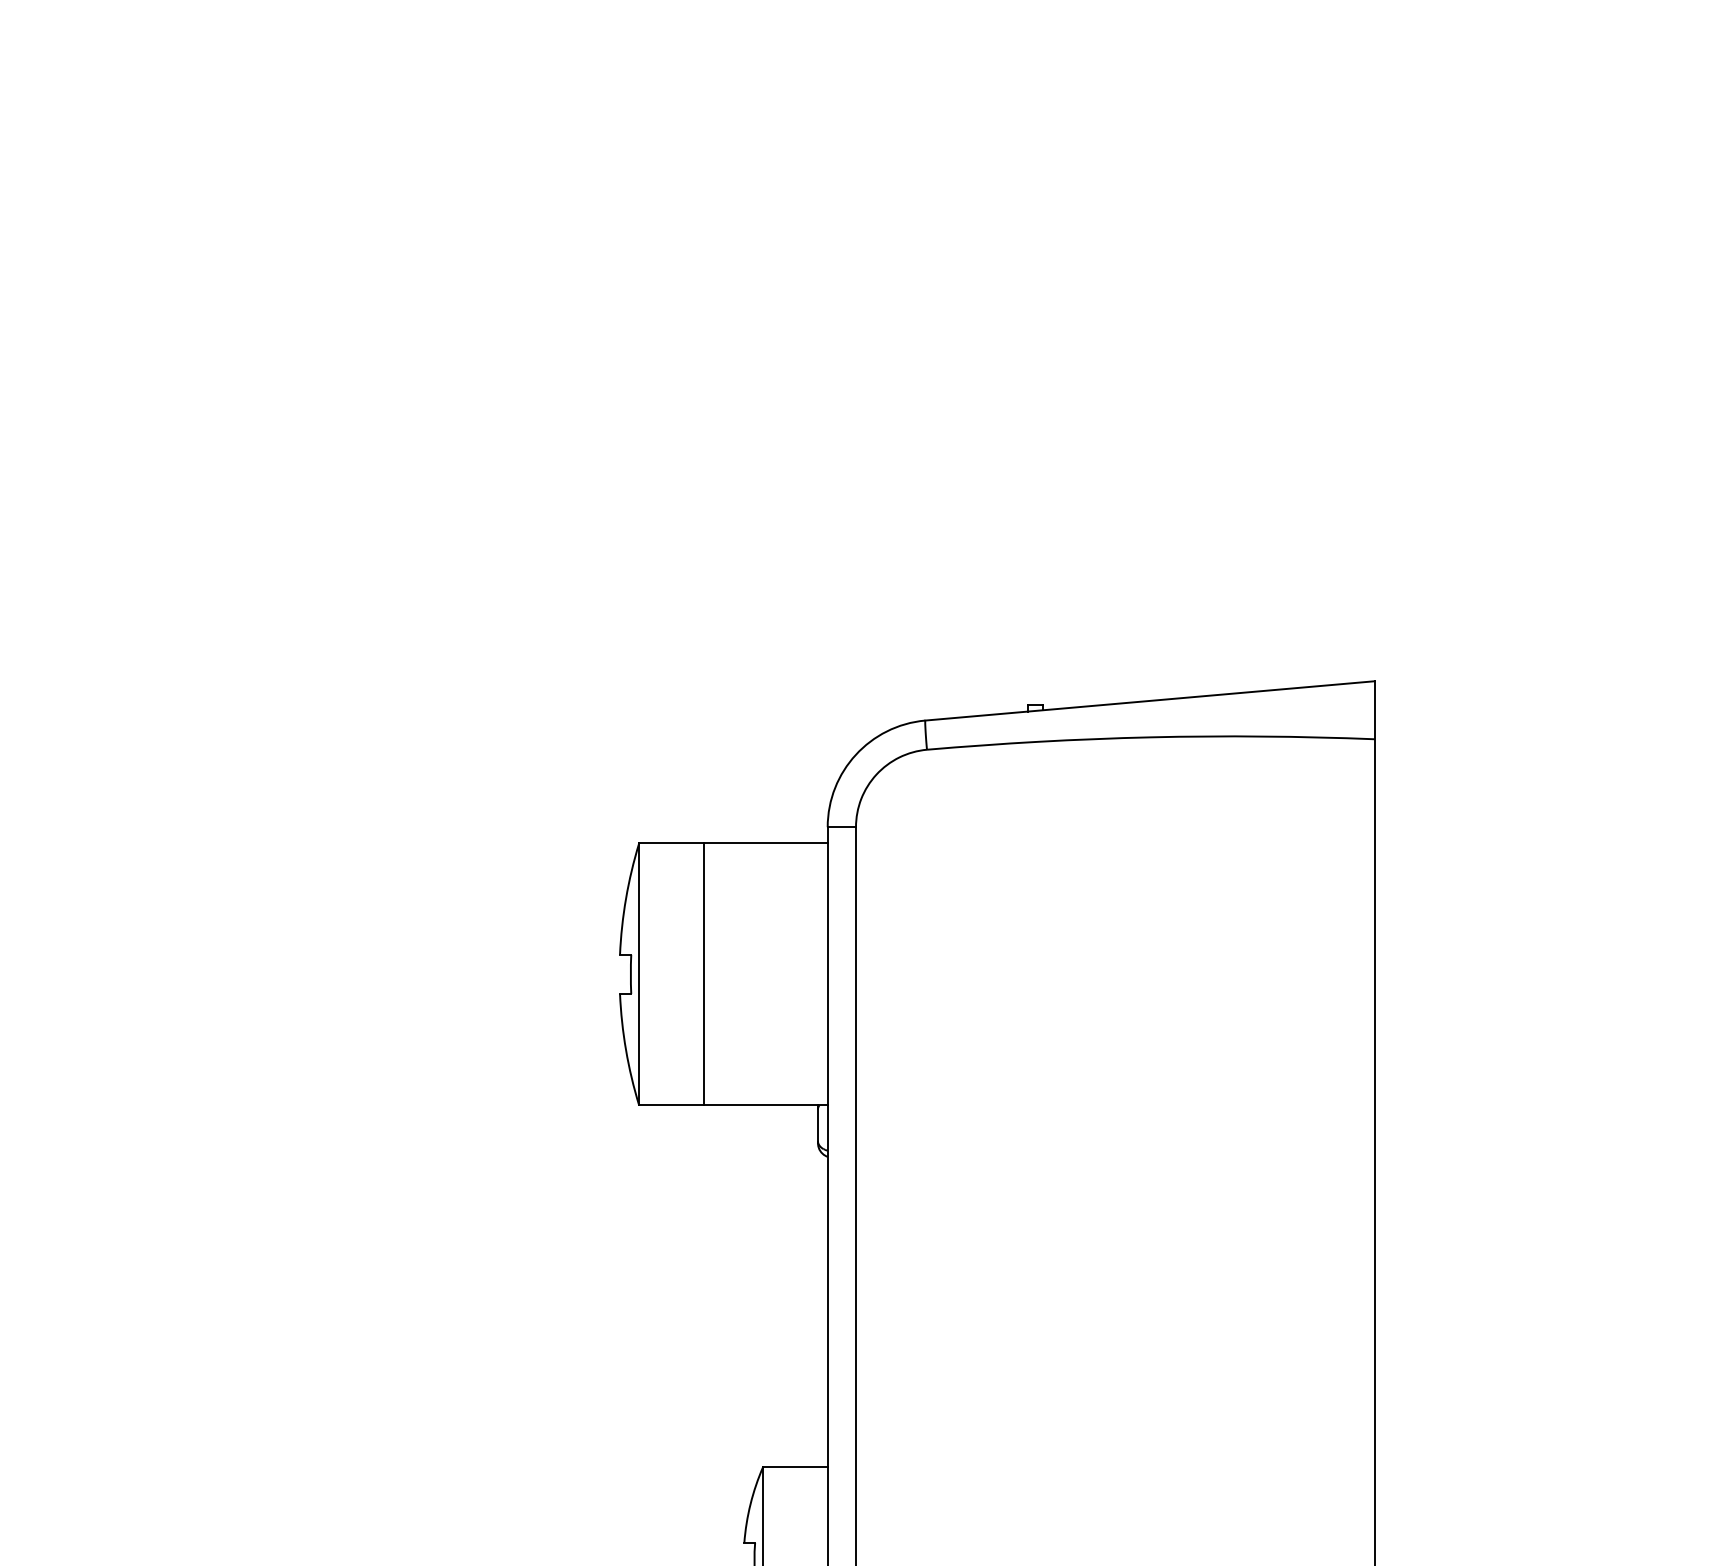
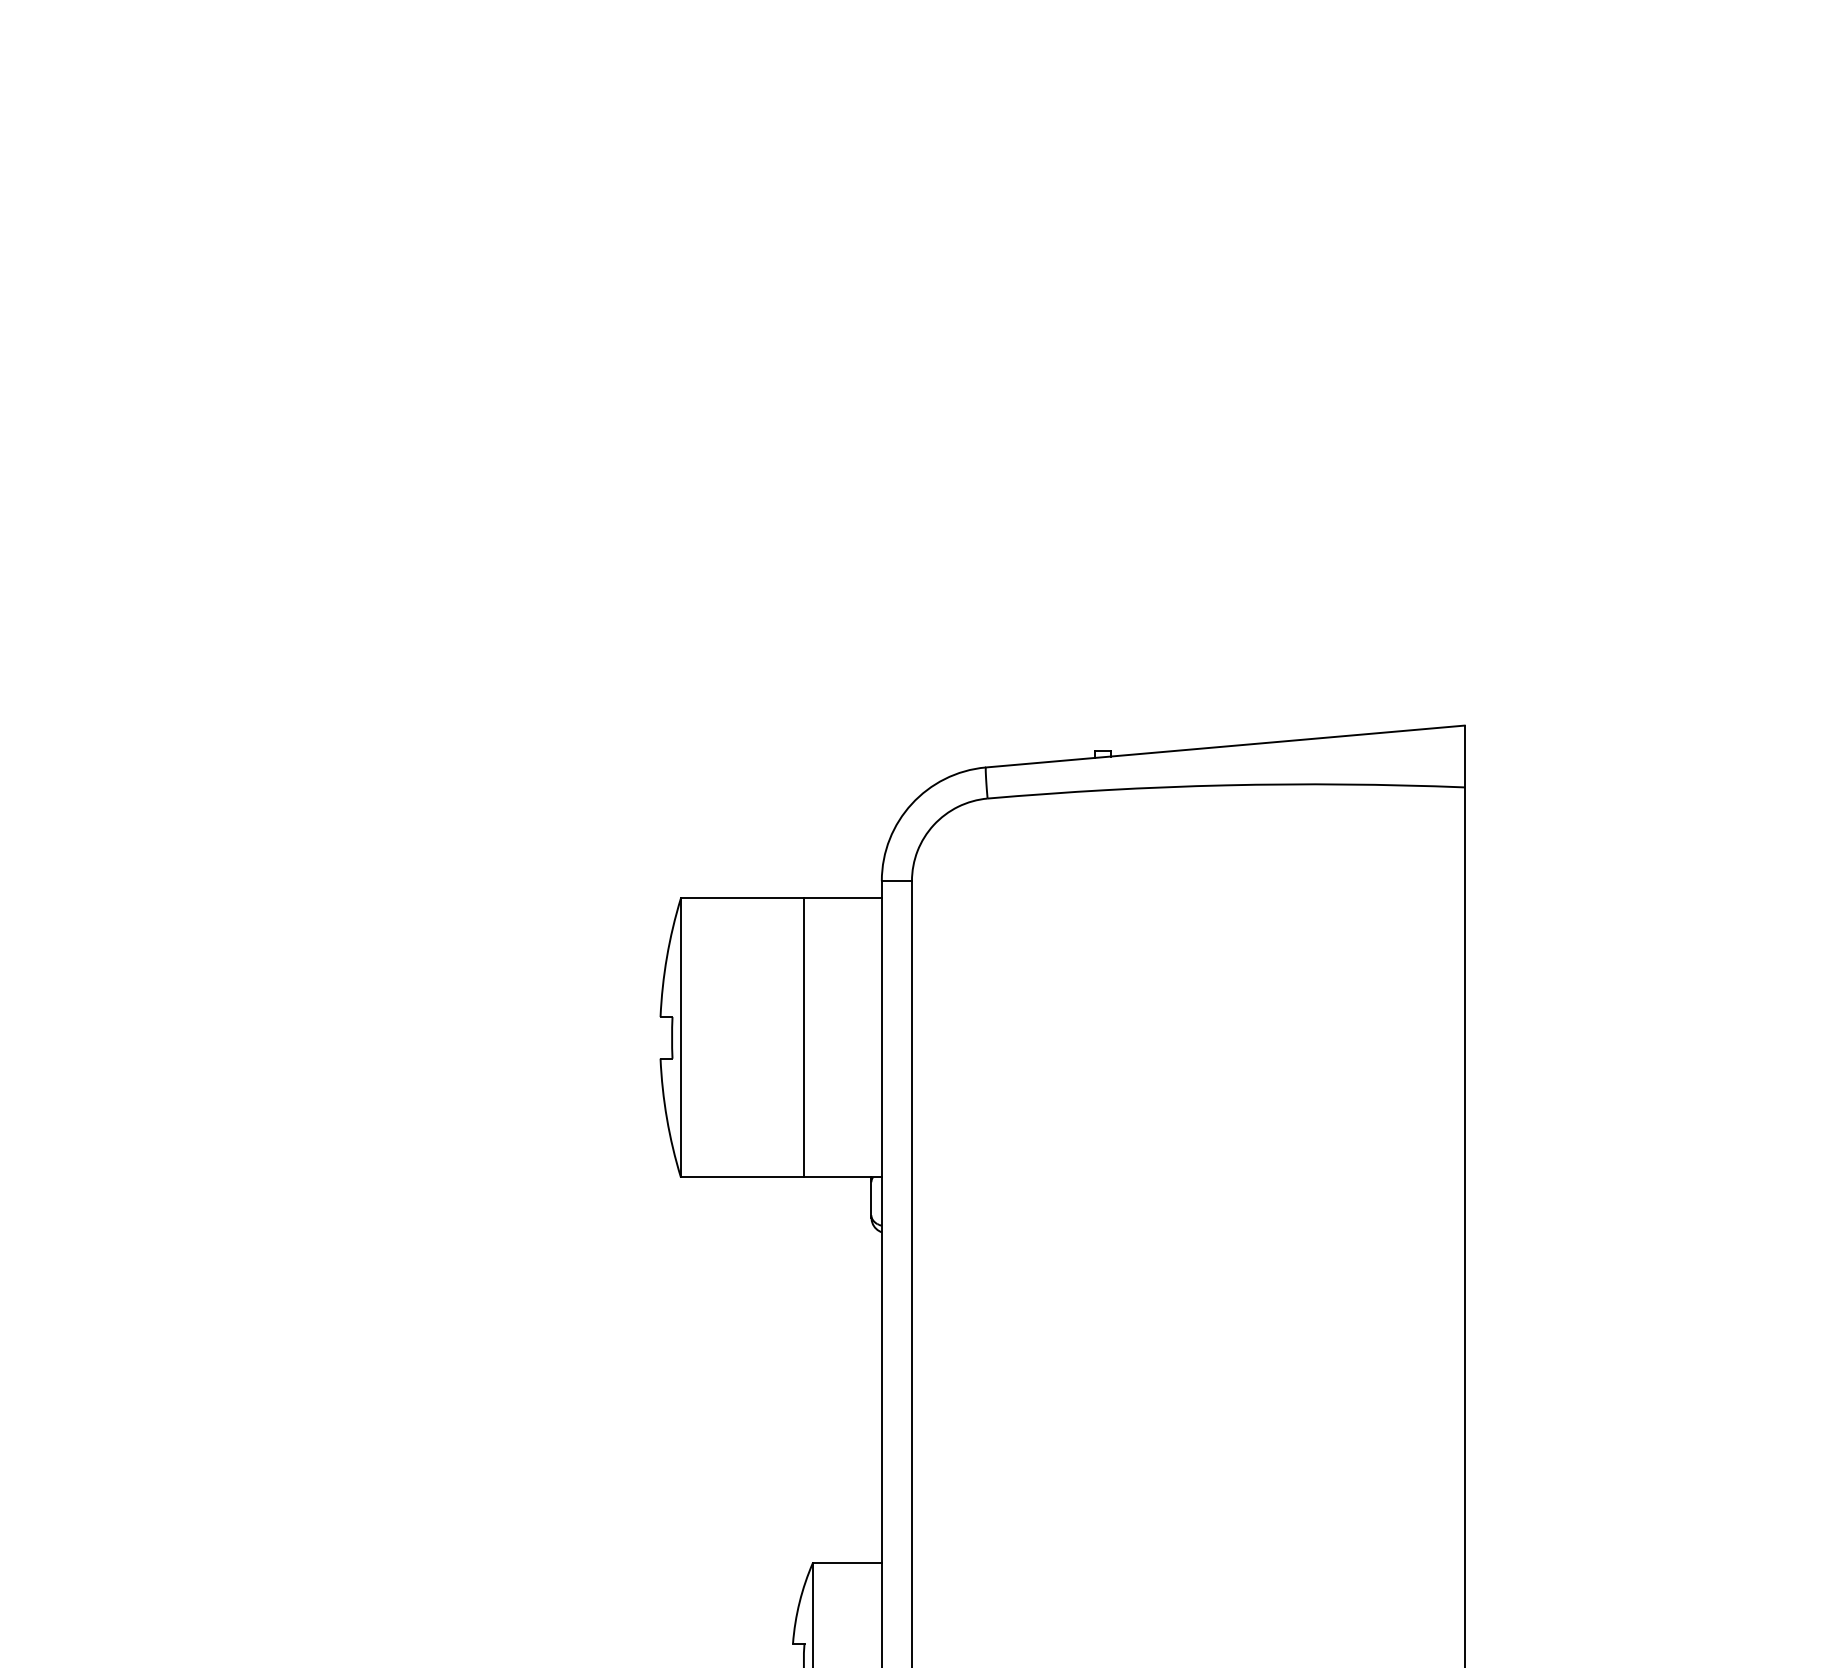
line: (703, 974) -> (803, 1037), moved

